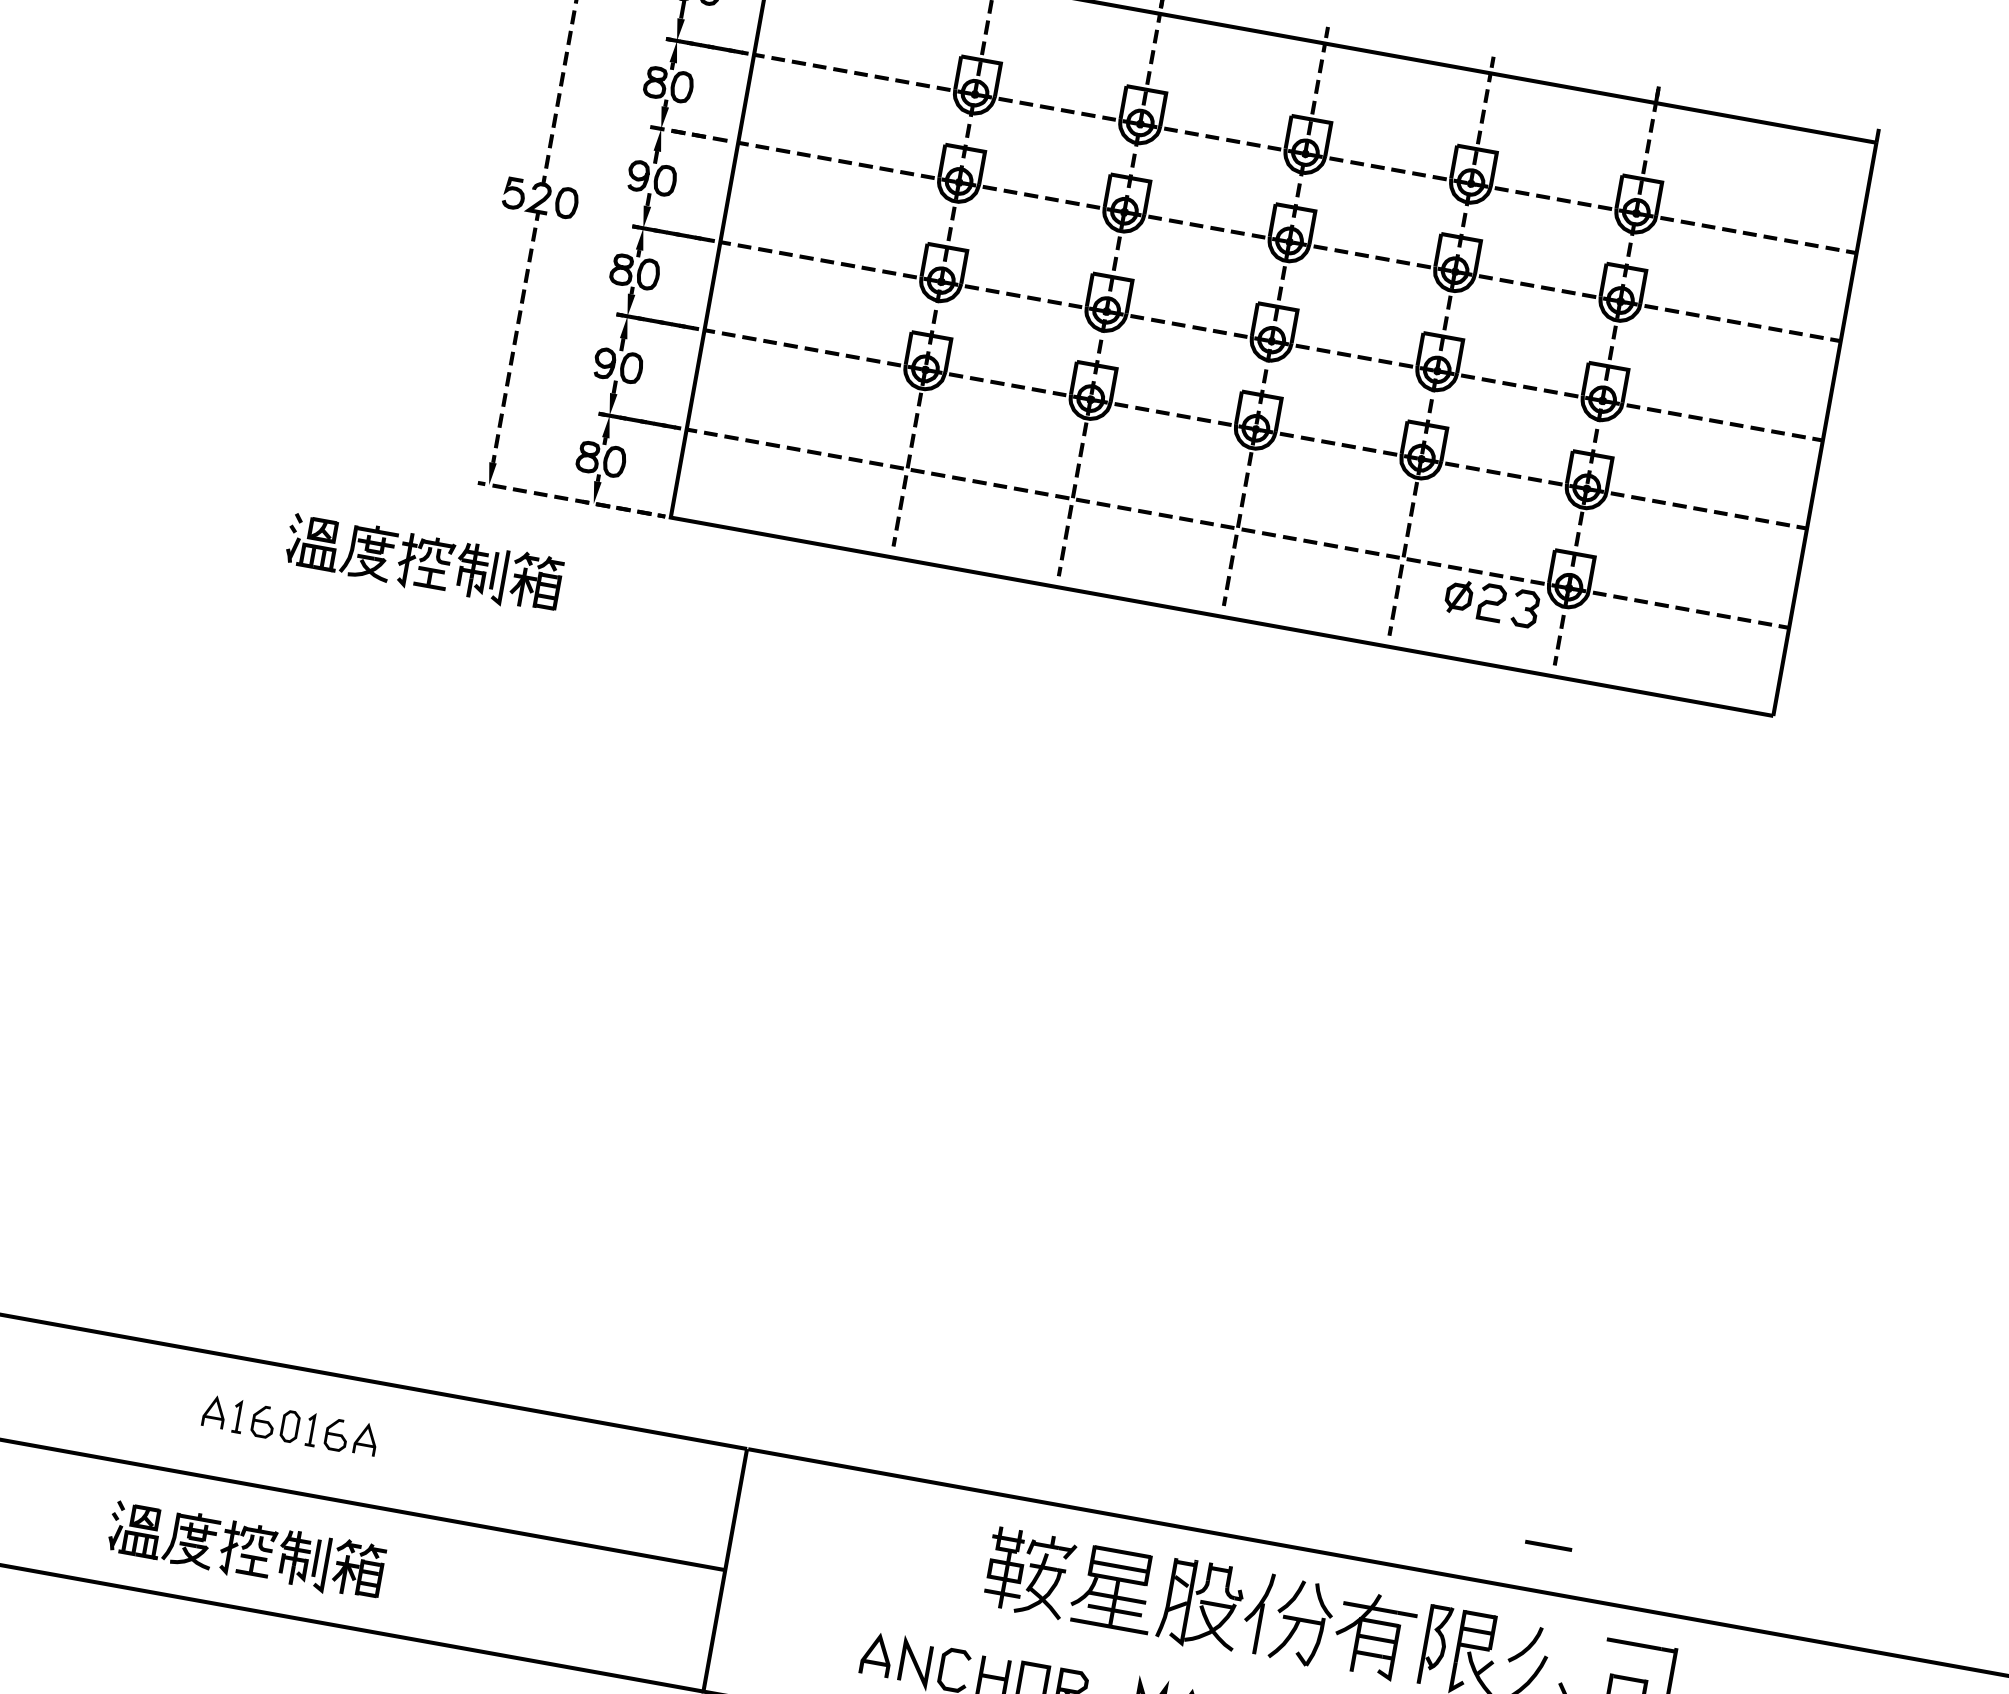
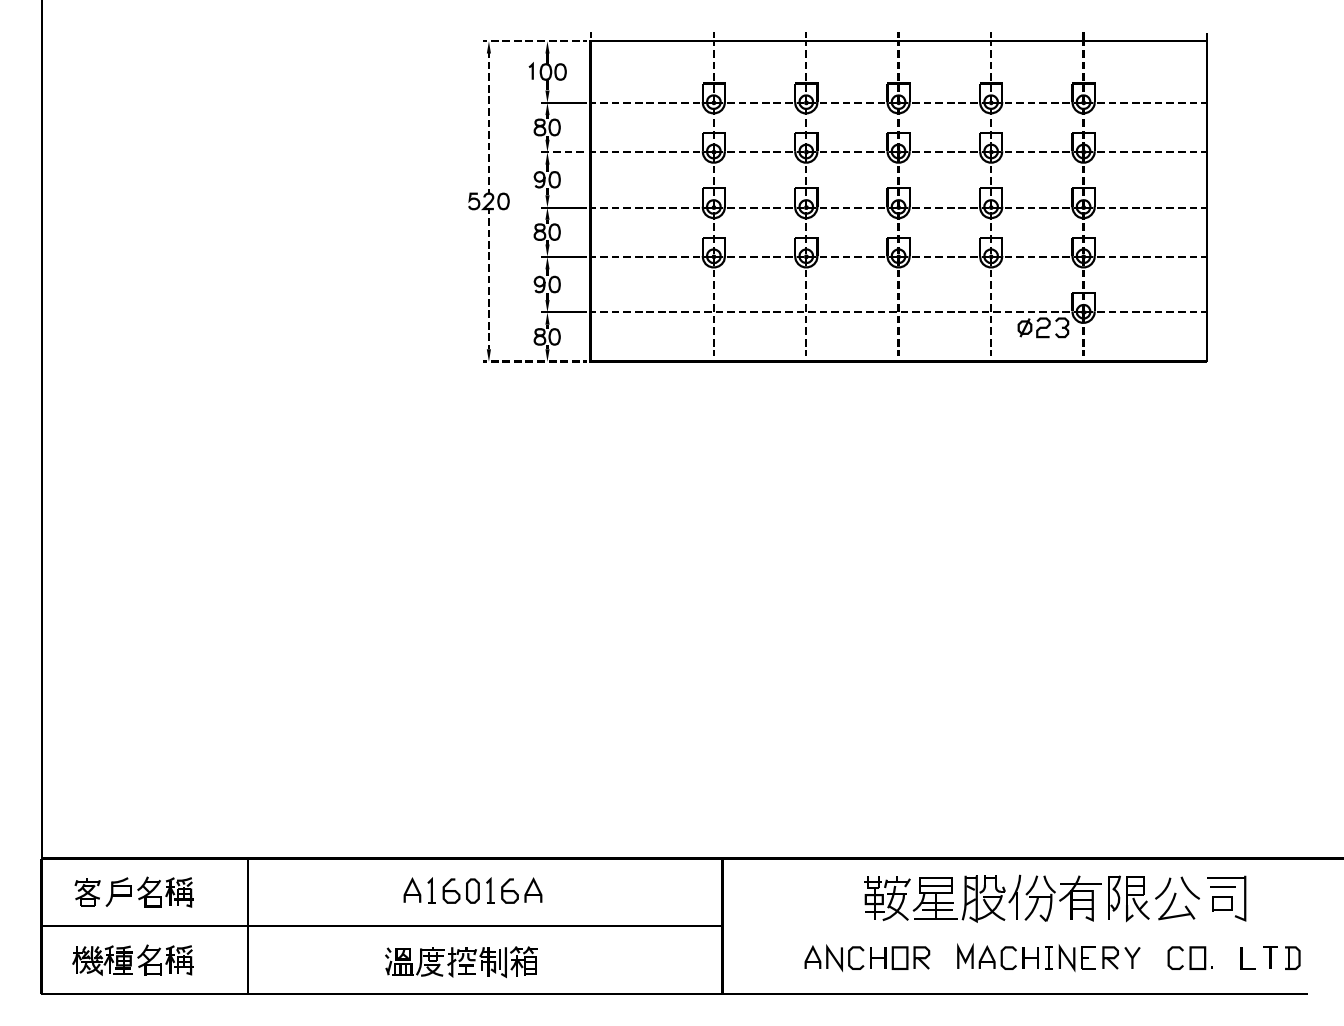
part: (424, 563) -> (461, 410), removed
part: (289, 1425) -> (472, 890), size x1.43
line: (1547, 1545) -> (1222, 886), moved
curve: (1571, 1650) -> (1188, 887), added

